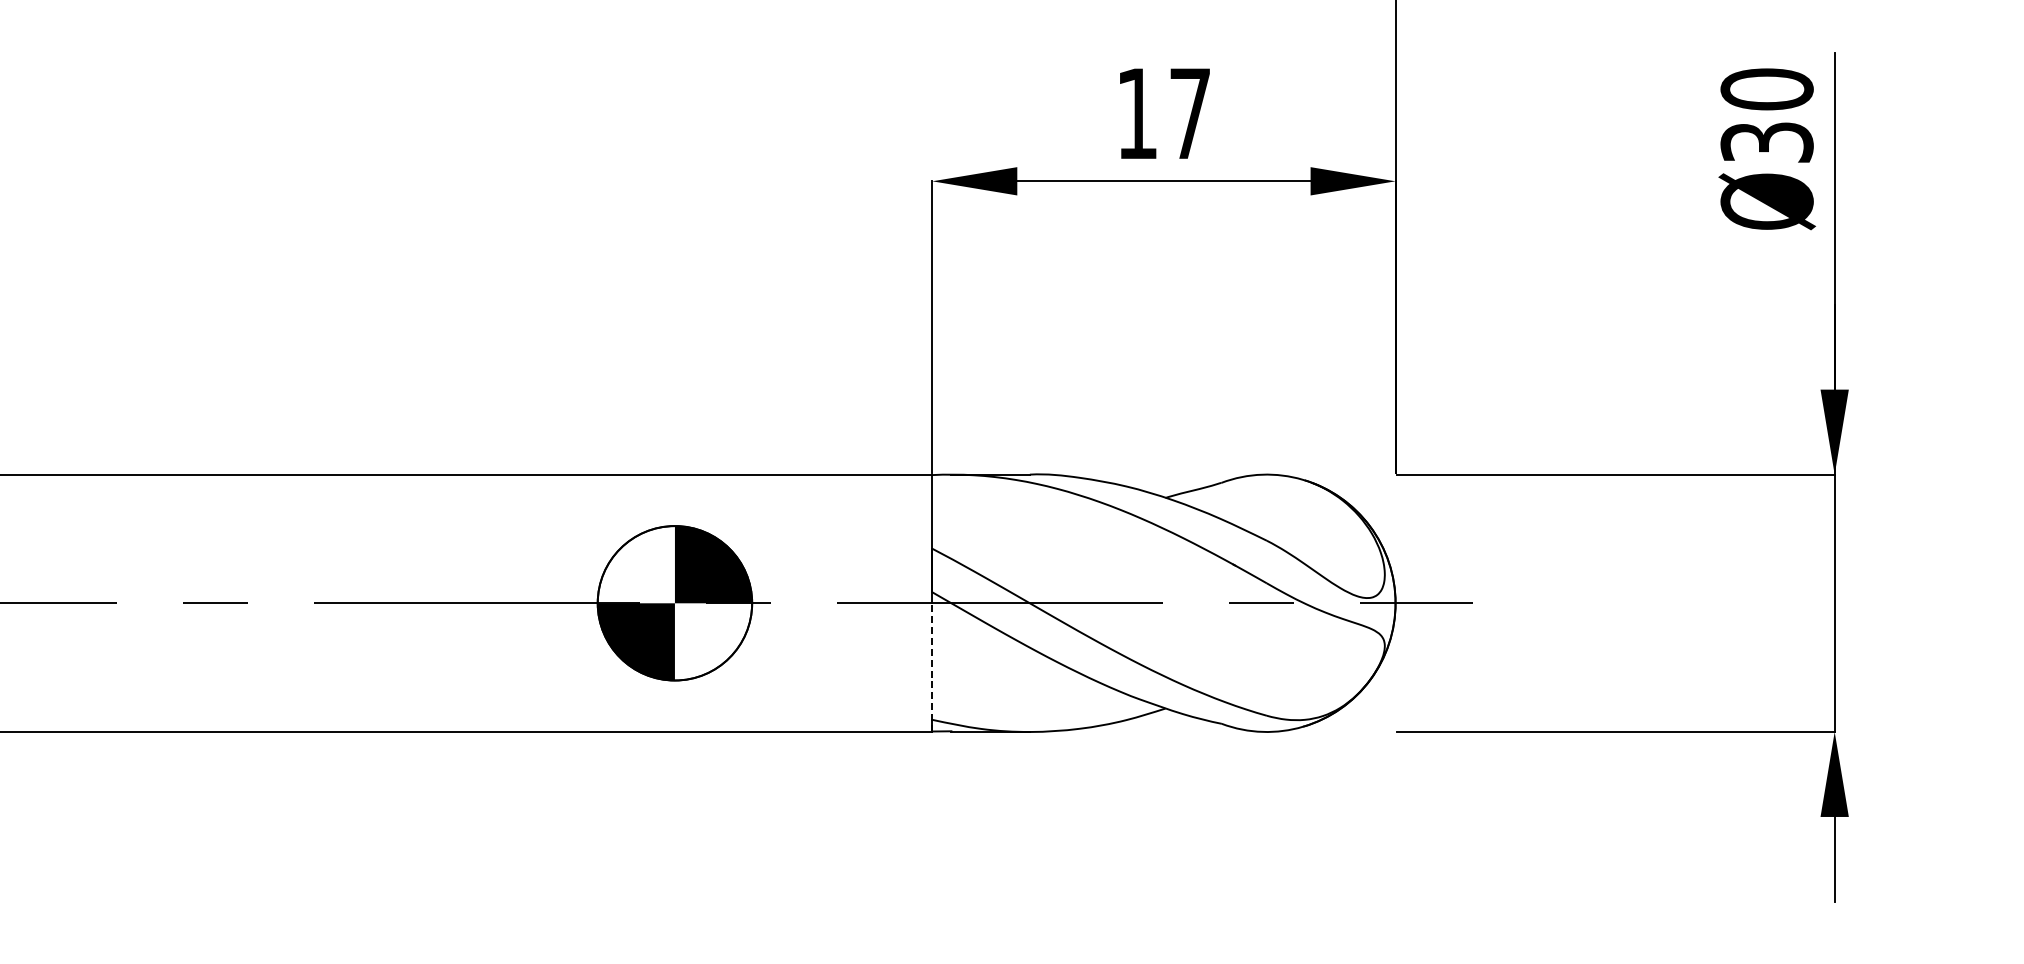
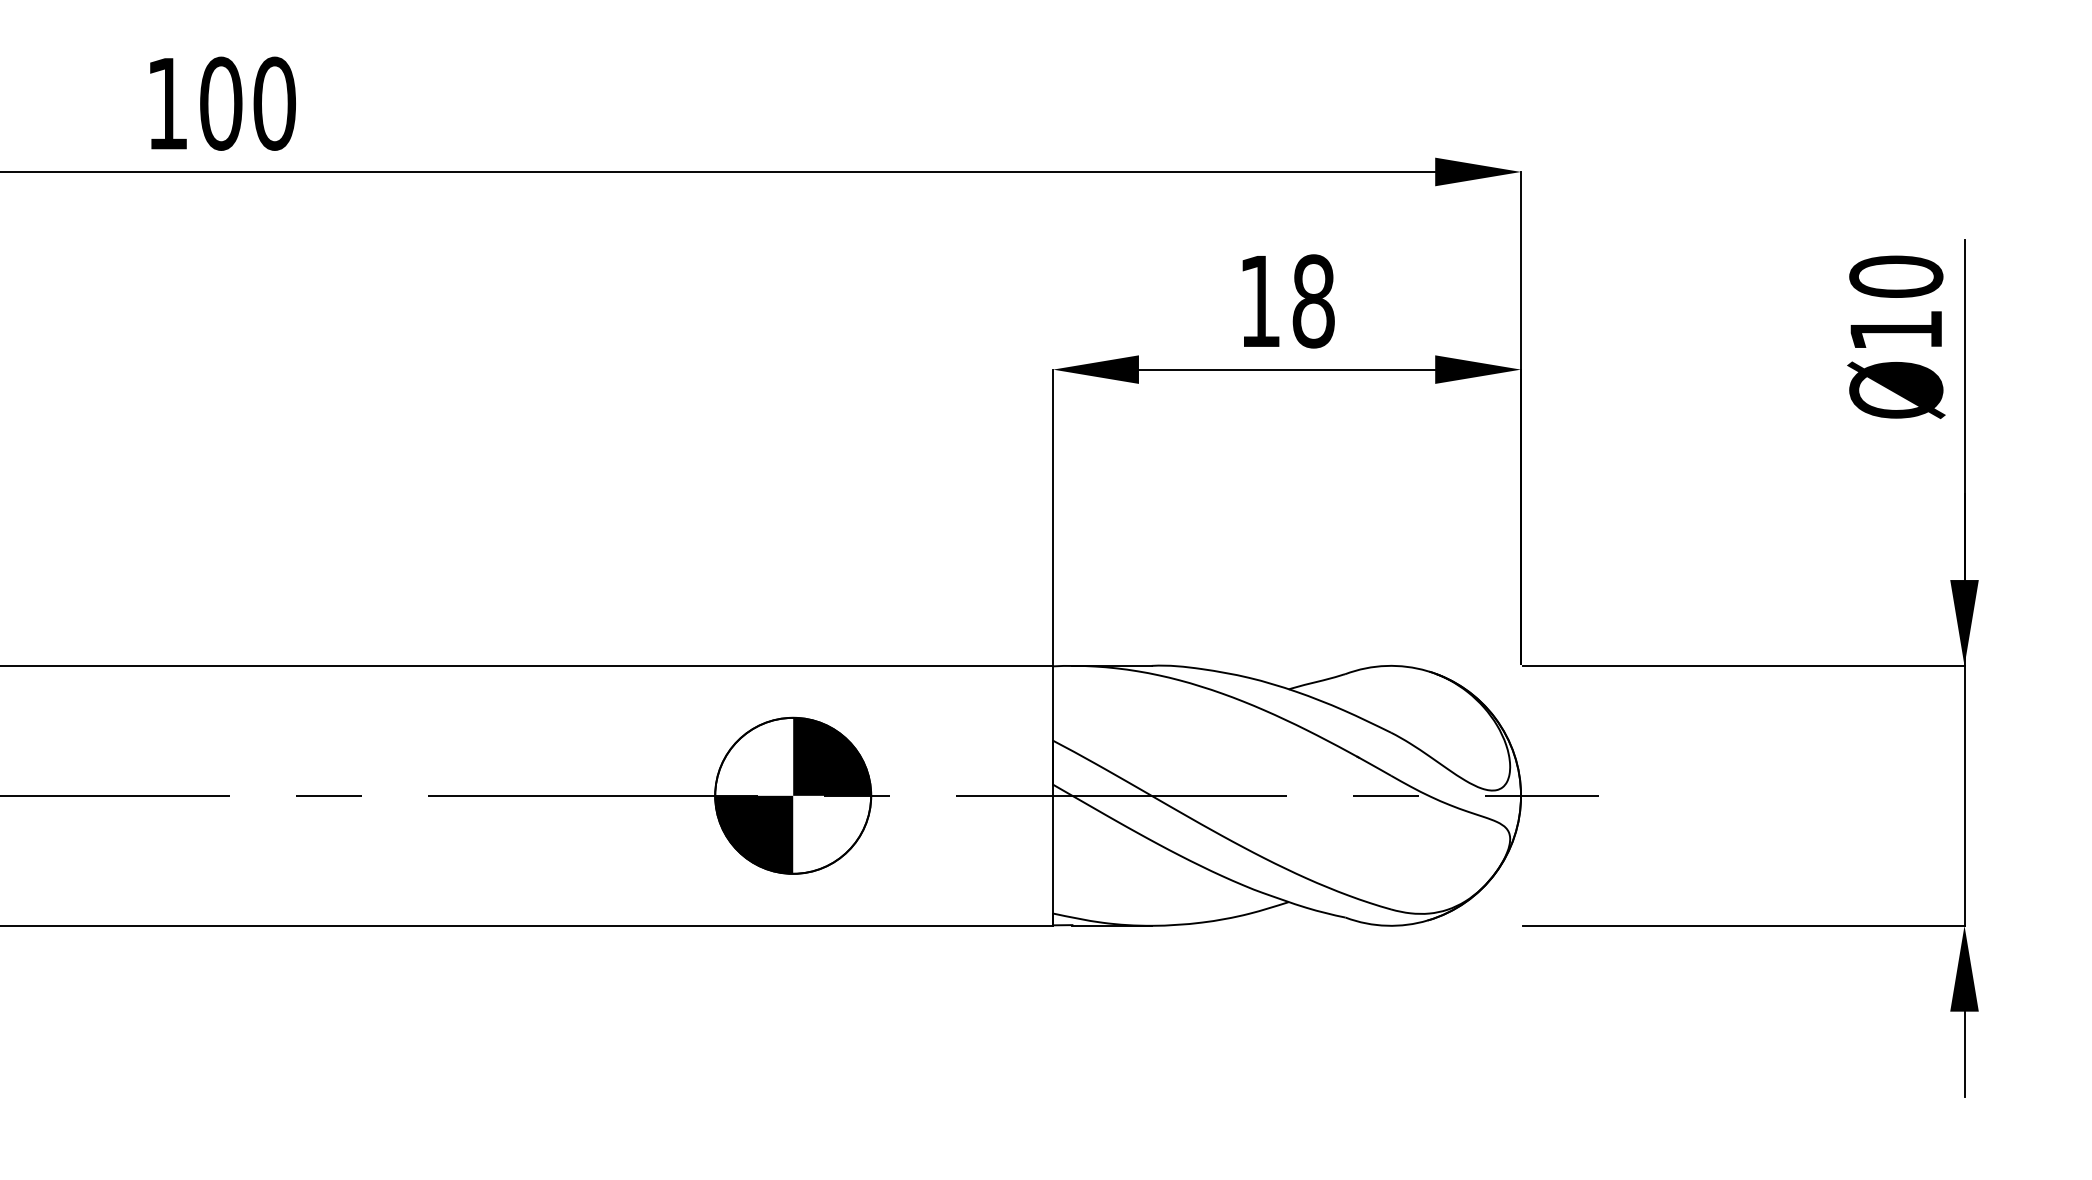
text: (1190, 113) -> (1313, 301), 17 -> 18
text: (1767, 142) -> (1896, 330), Ø30 -> Ø10
line: (932, 667) -> (1053, 860), dashed -> solid

